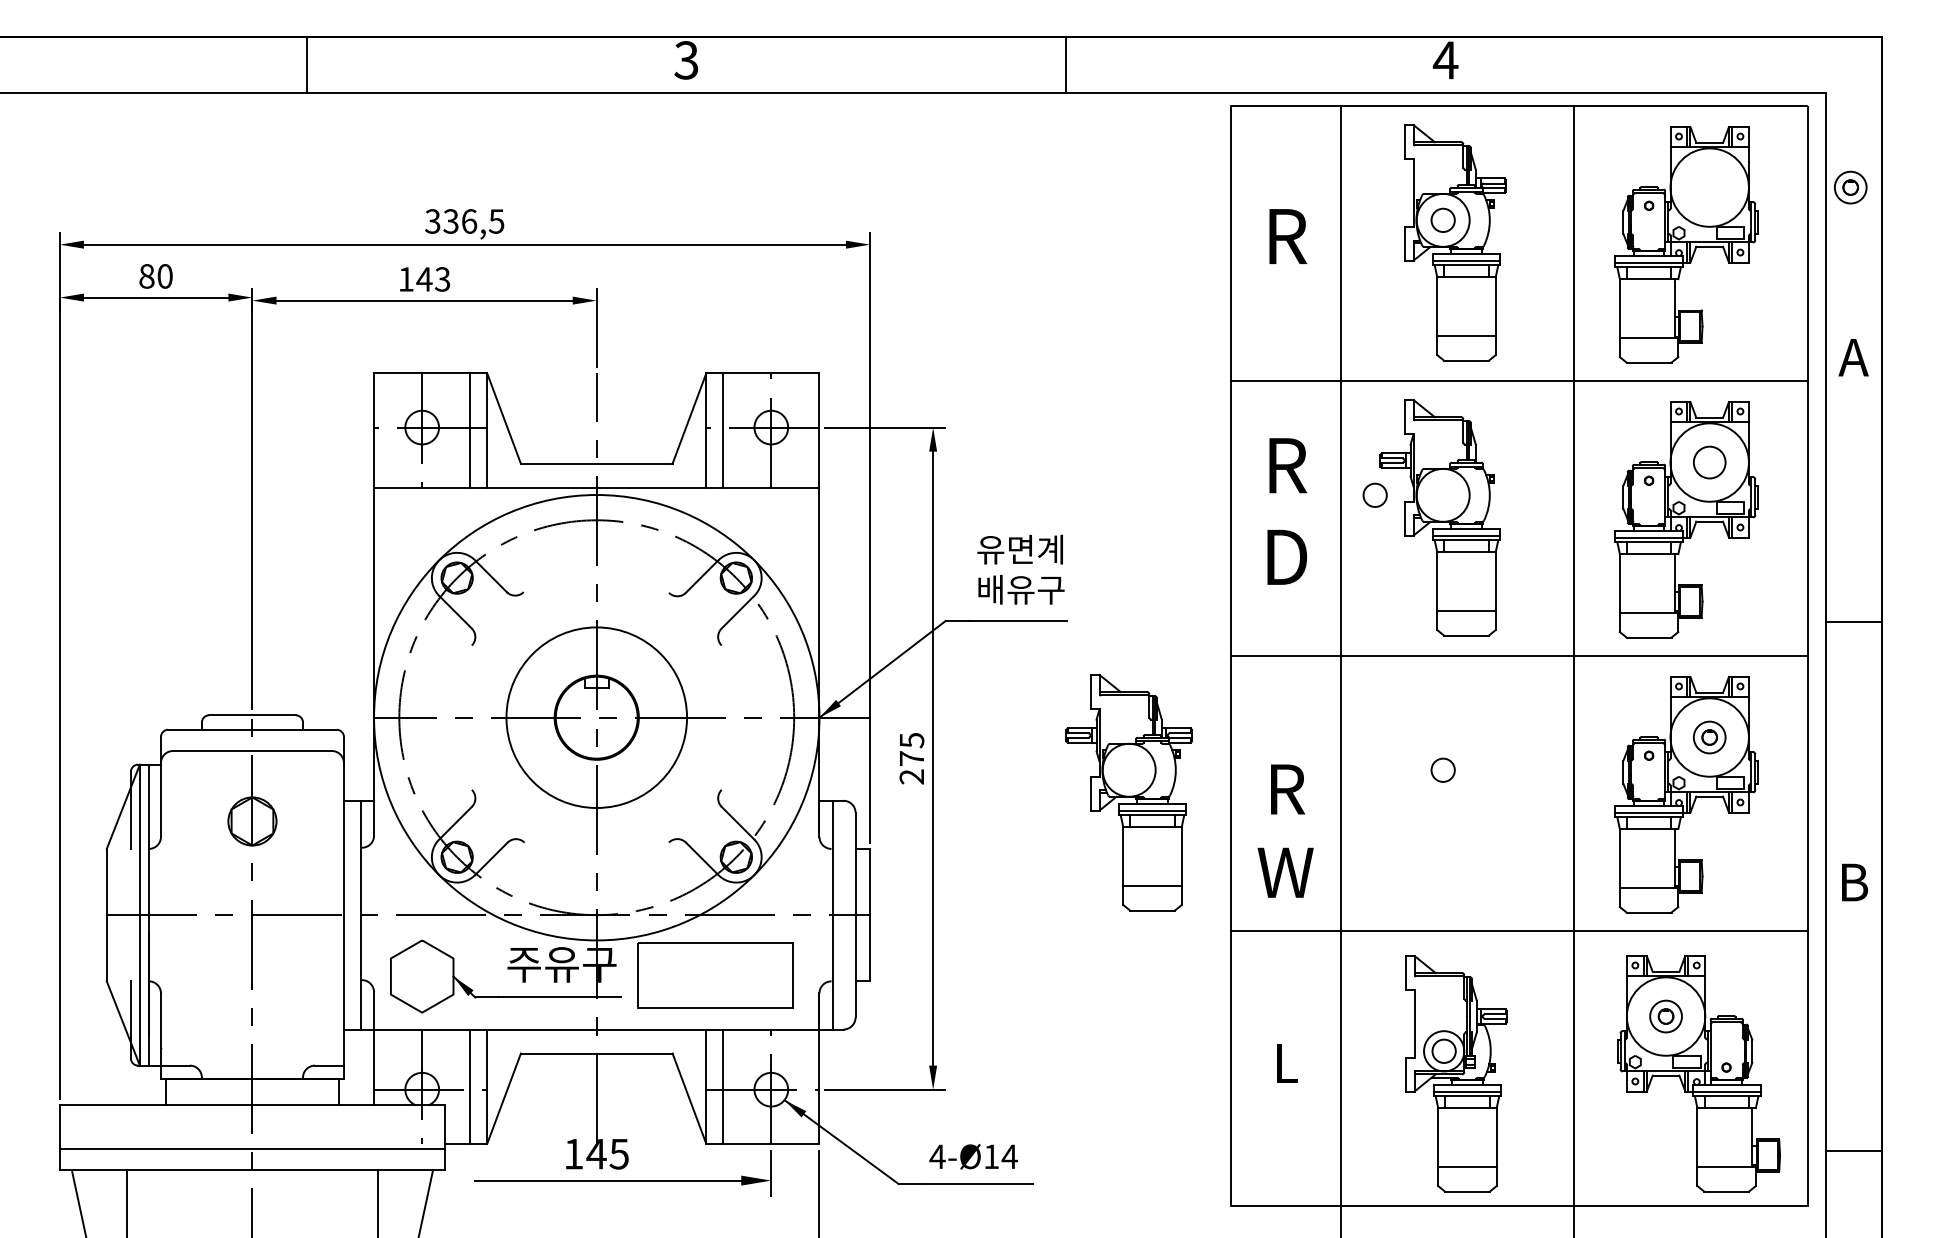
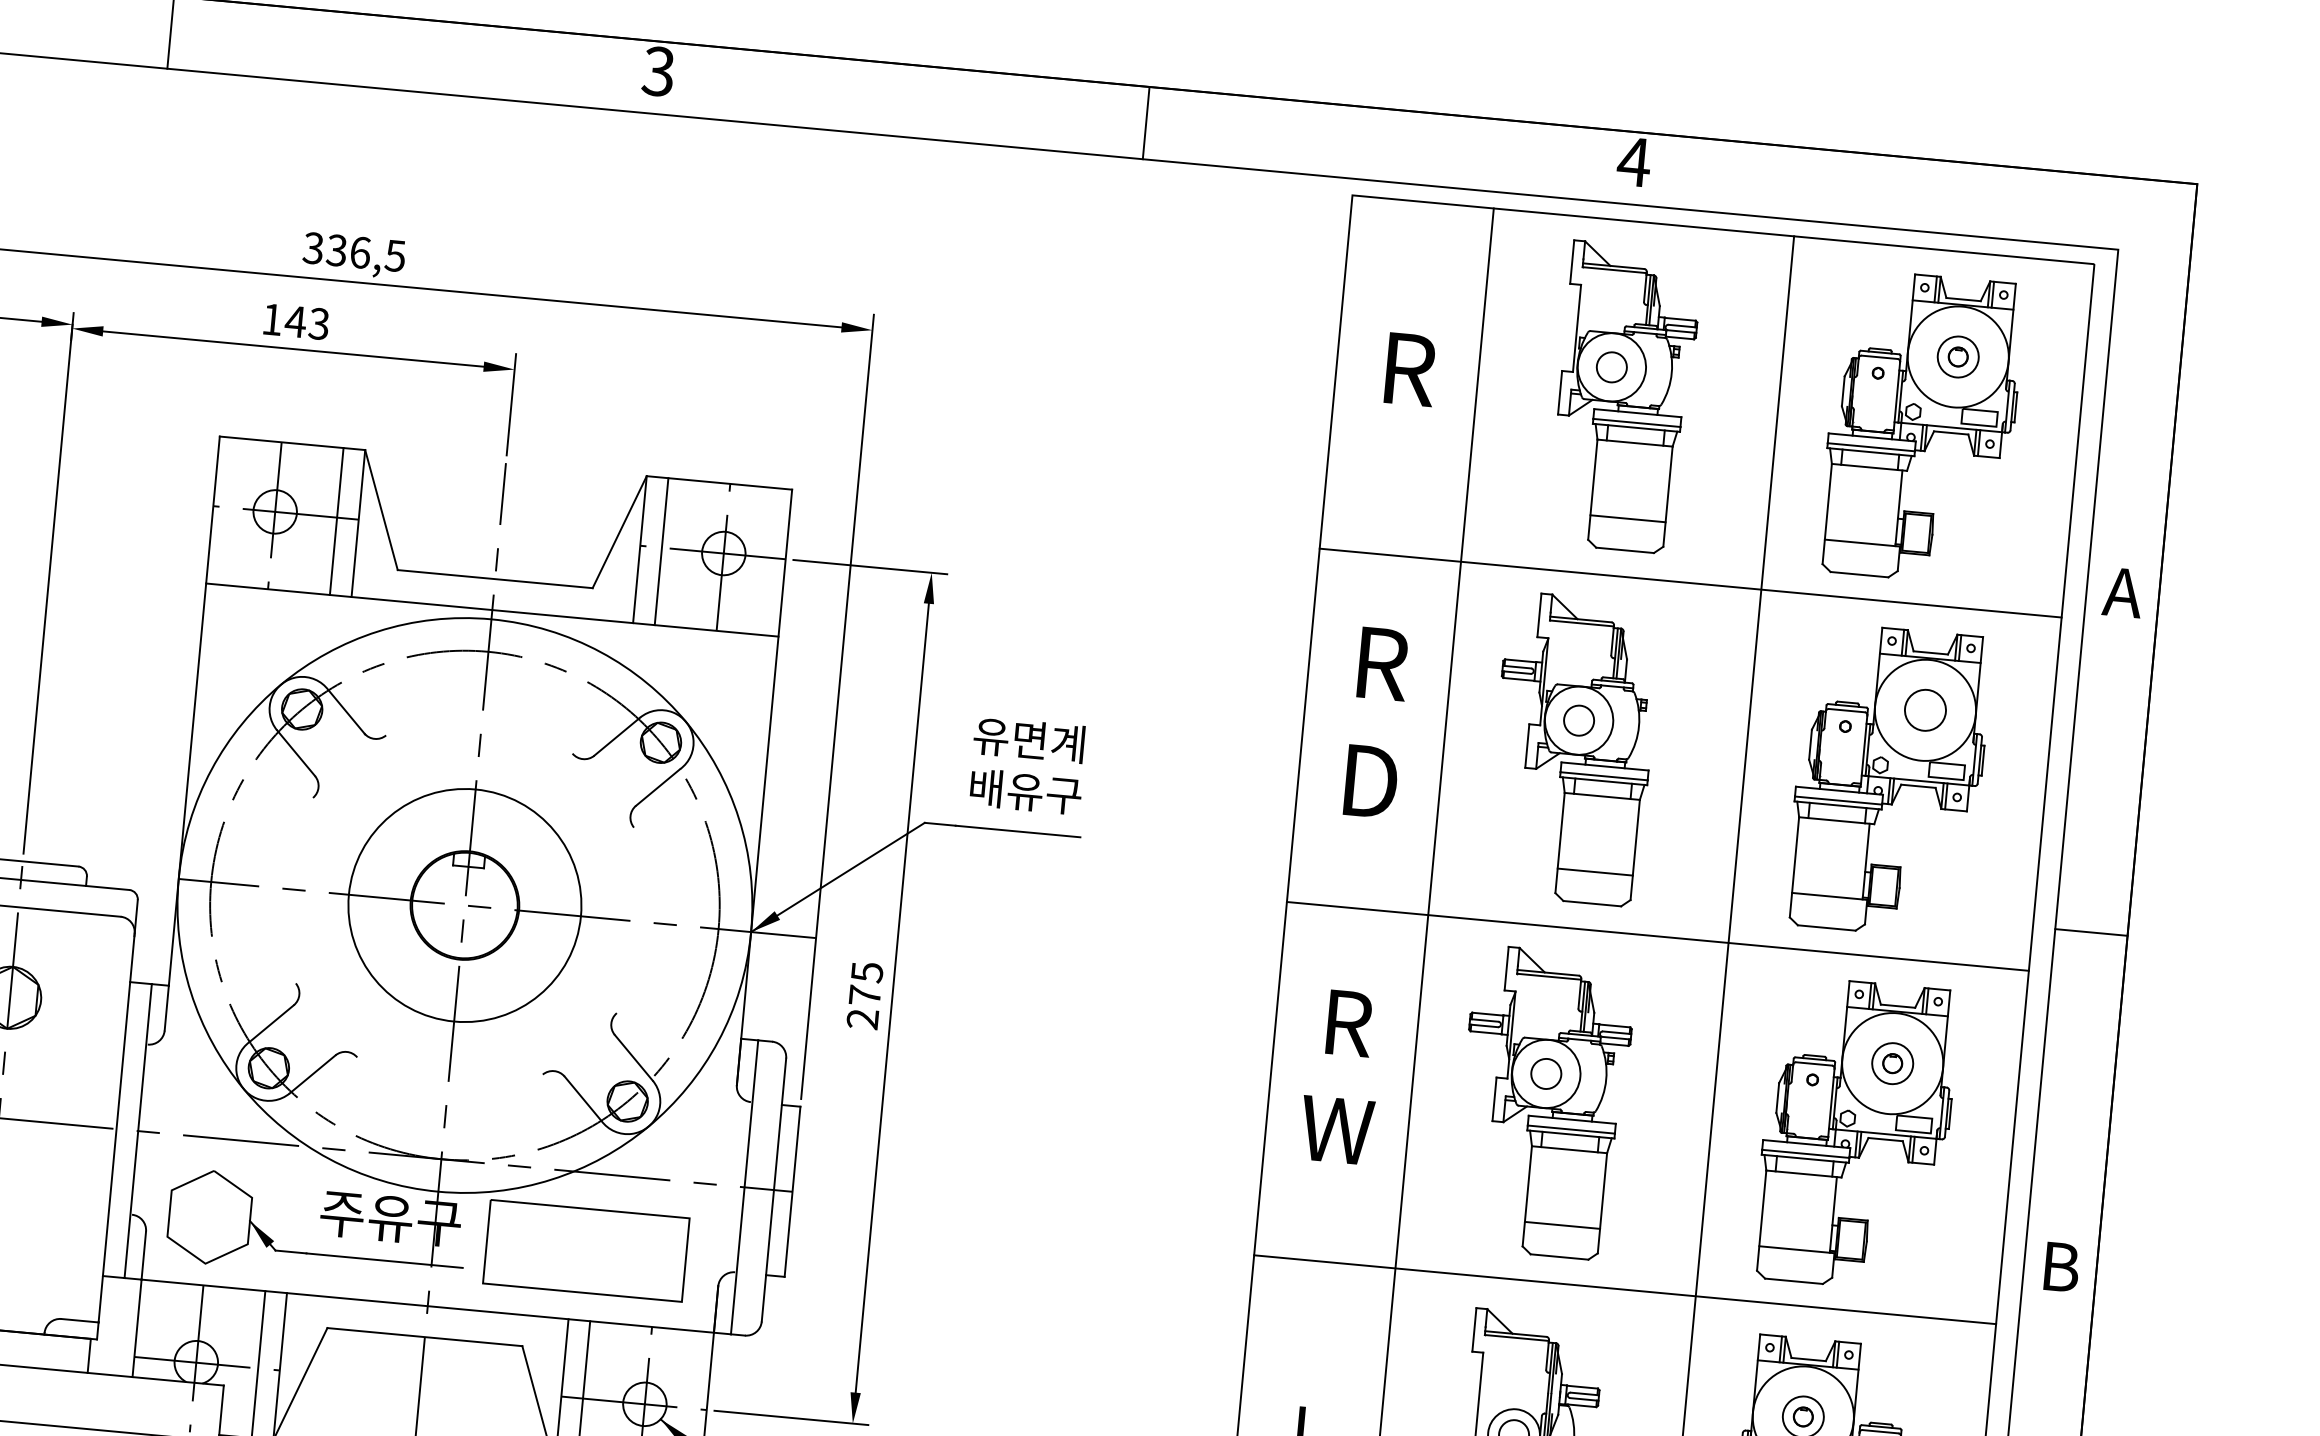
part: (1850, 187) -> (1957, 356), moved
circle: (1374, 494) -> (1578, 719), moved
part: (1128, 792) -> (1542, 1102), moved
text: (1285, 830) -> (1341, 1076), moved

